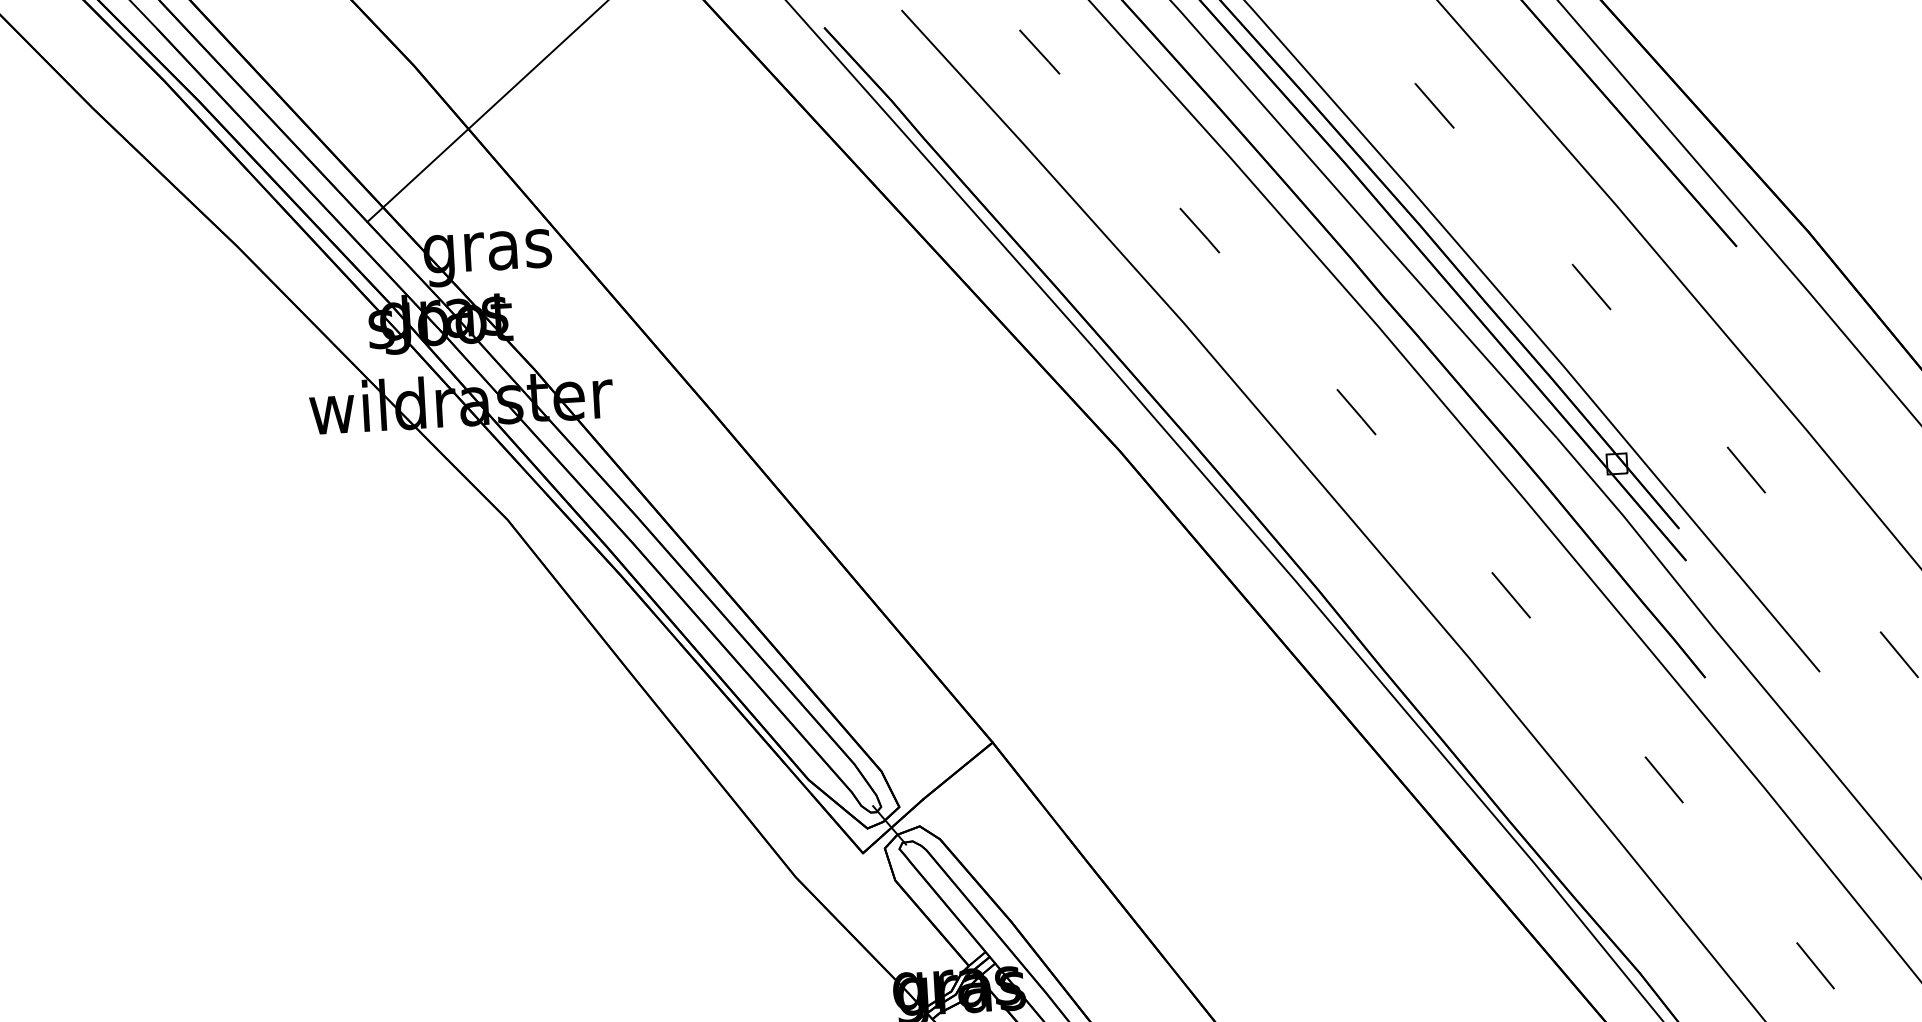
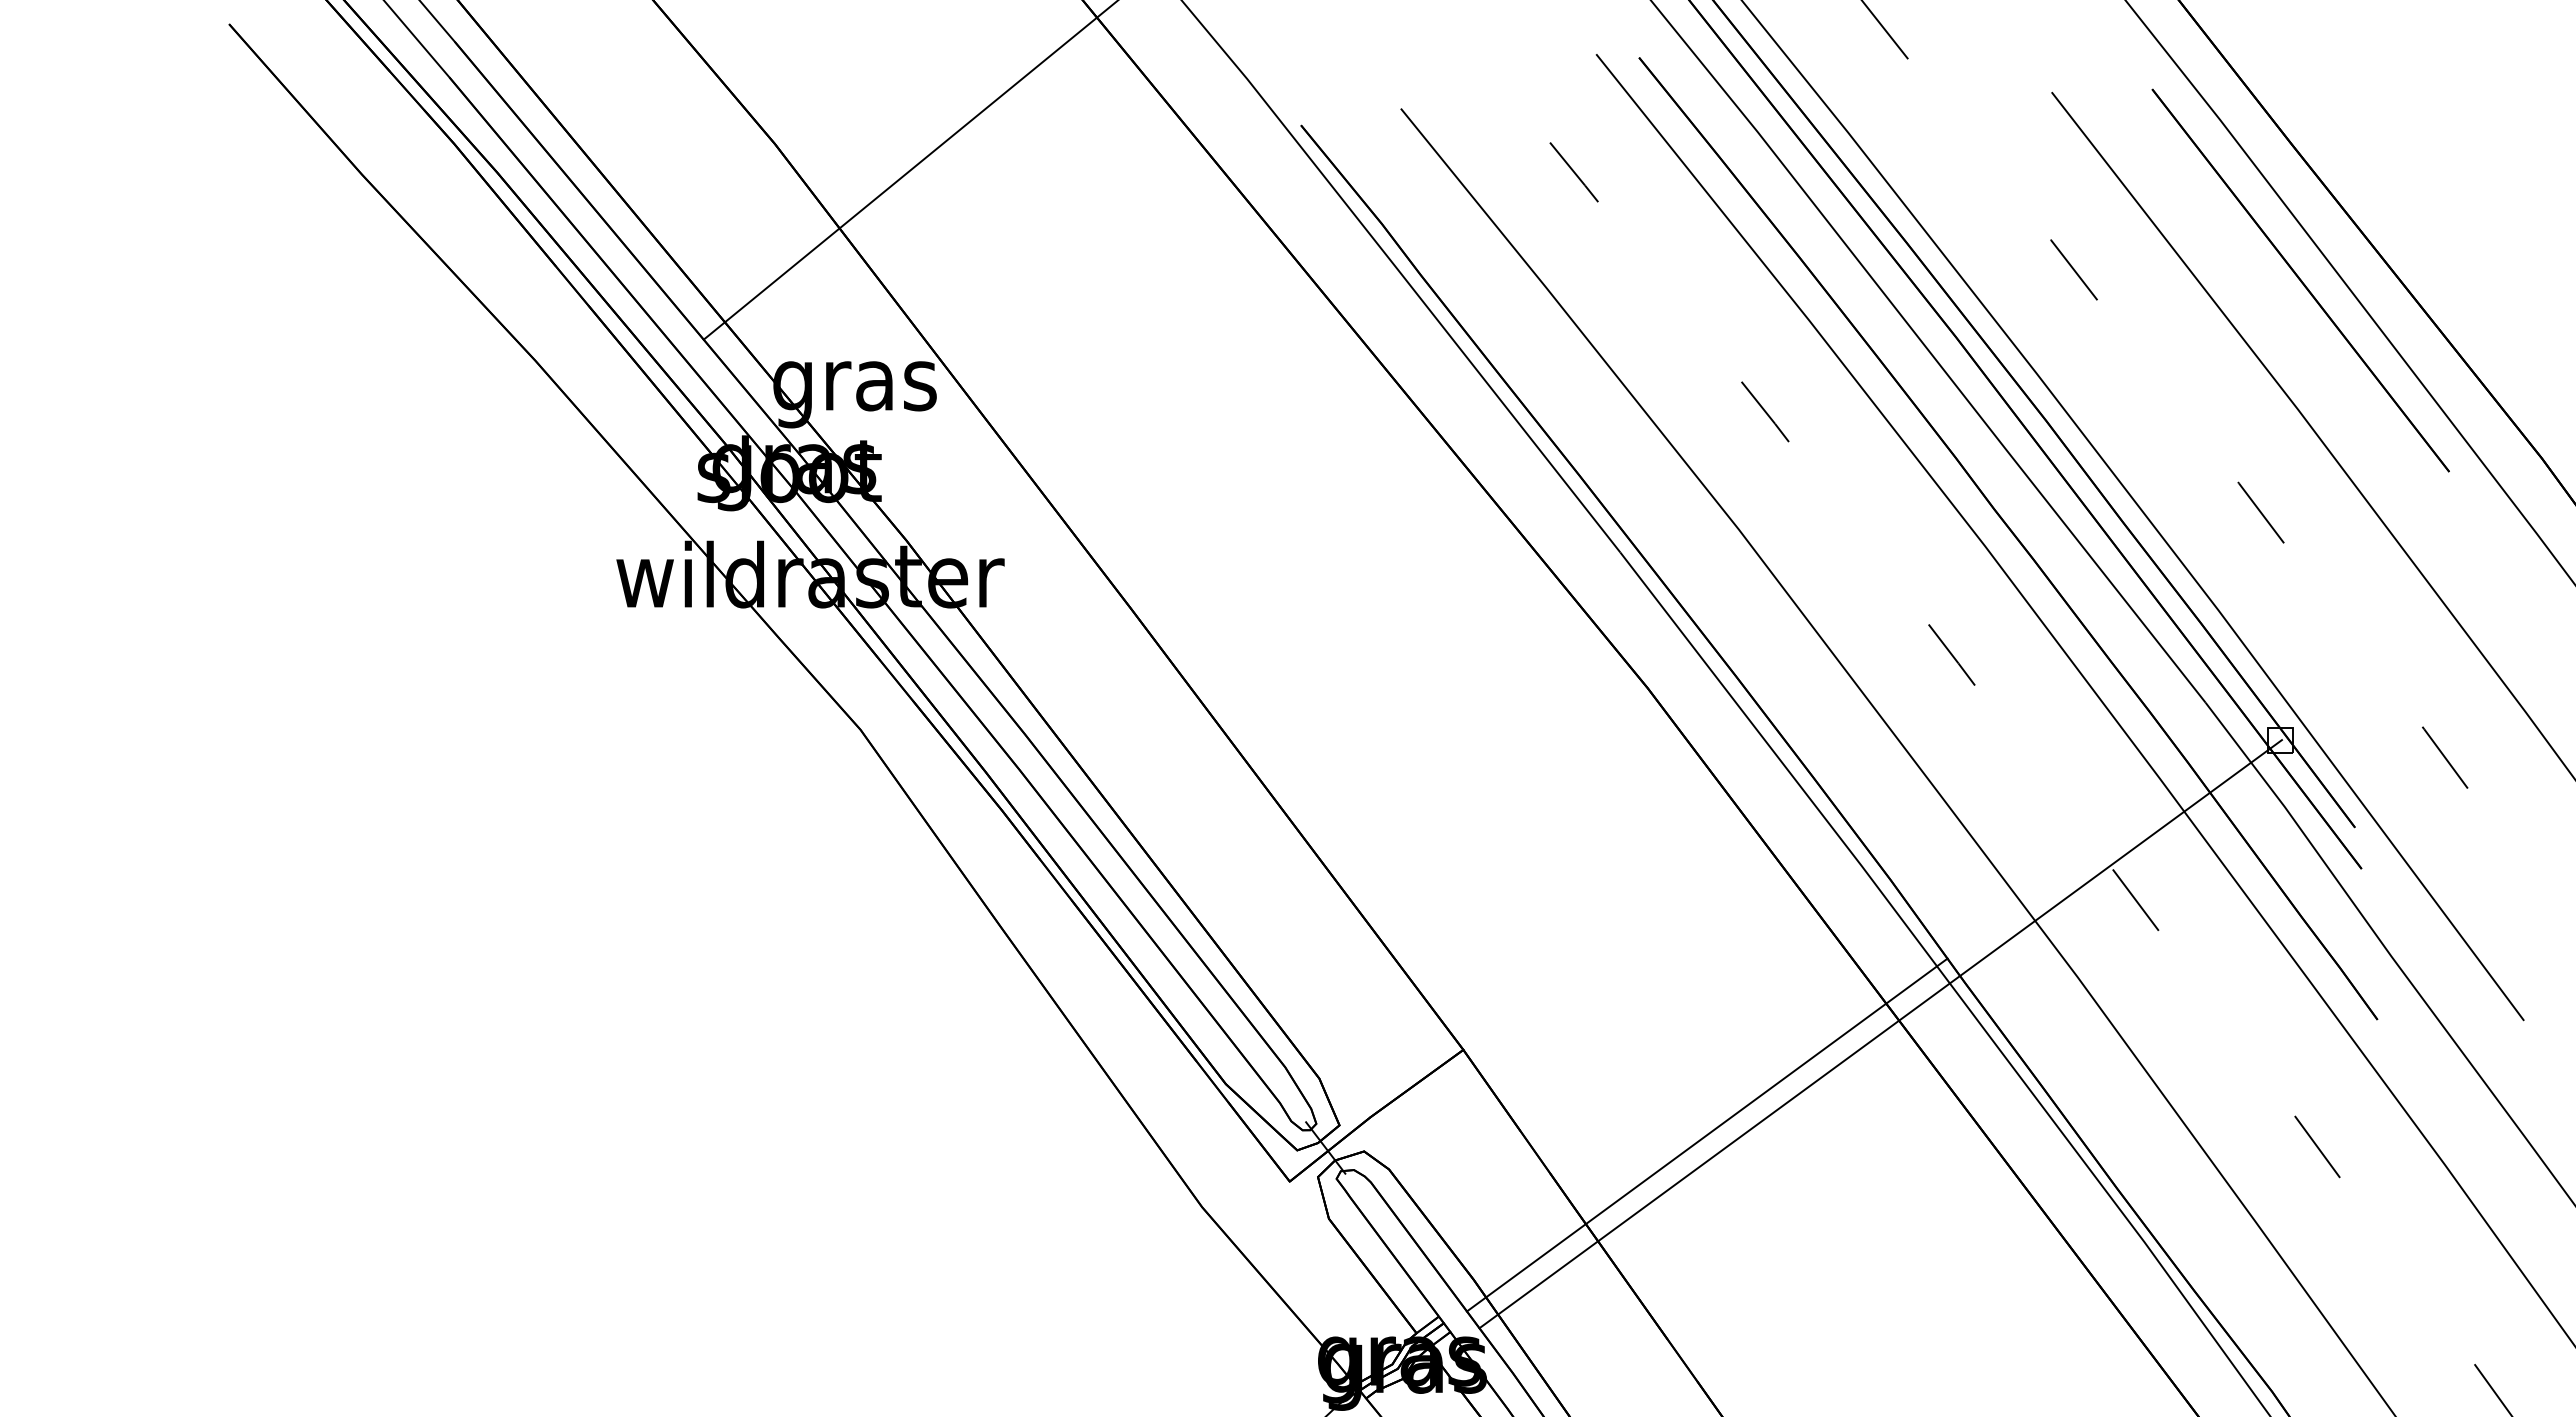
line: (1317, 711) -> (1880, 1034), added
line: (1186, 797) -> (1706, 1134), added

